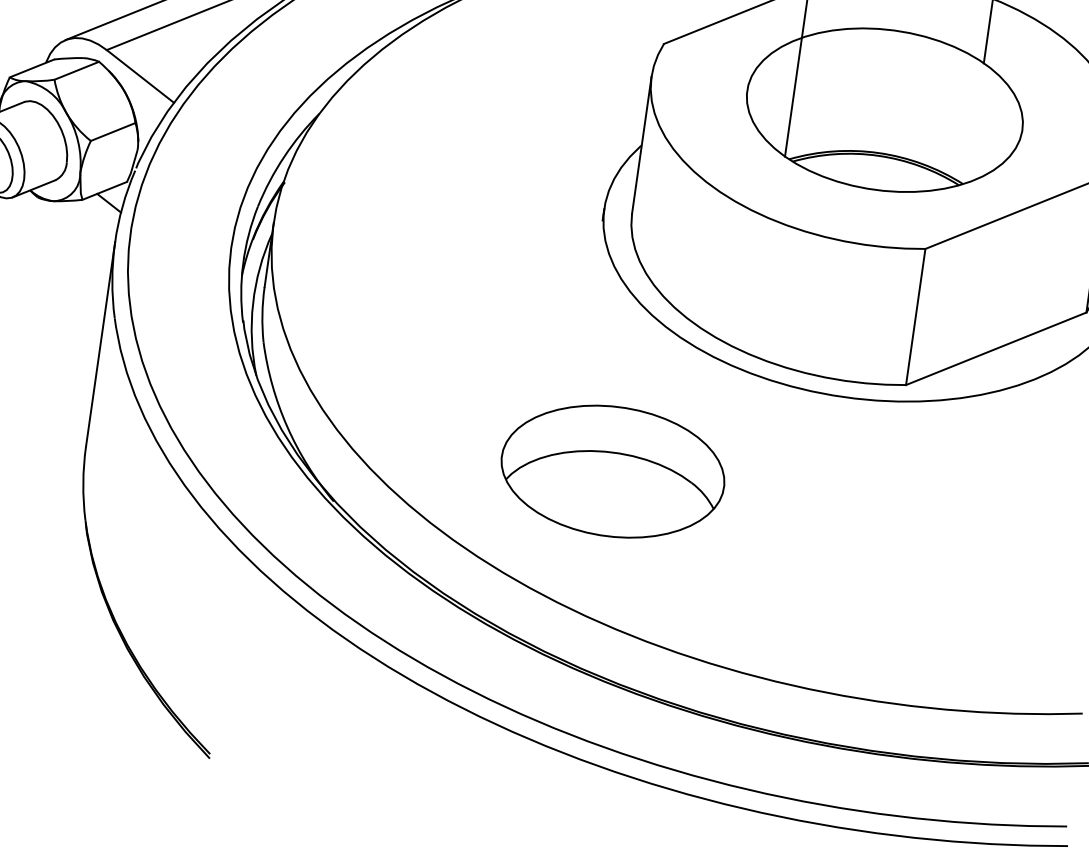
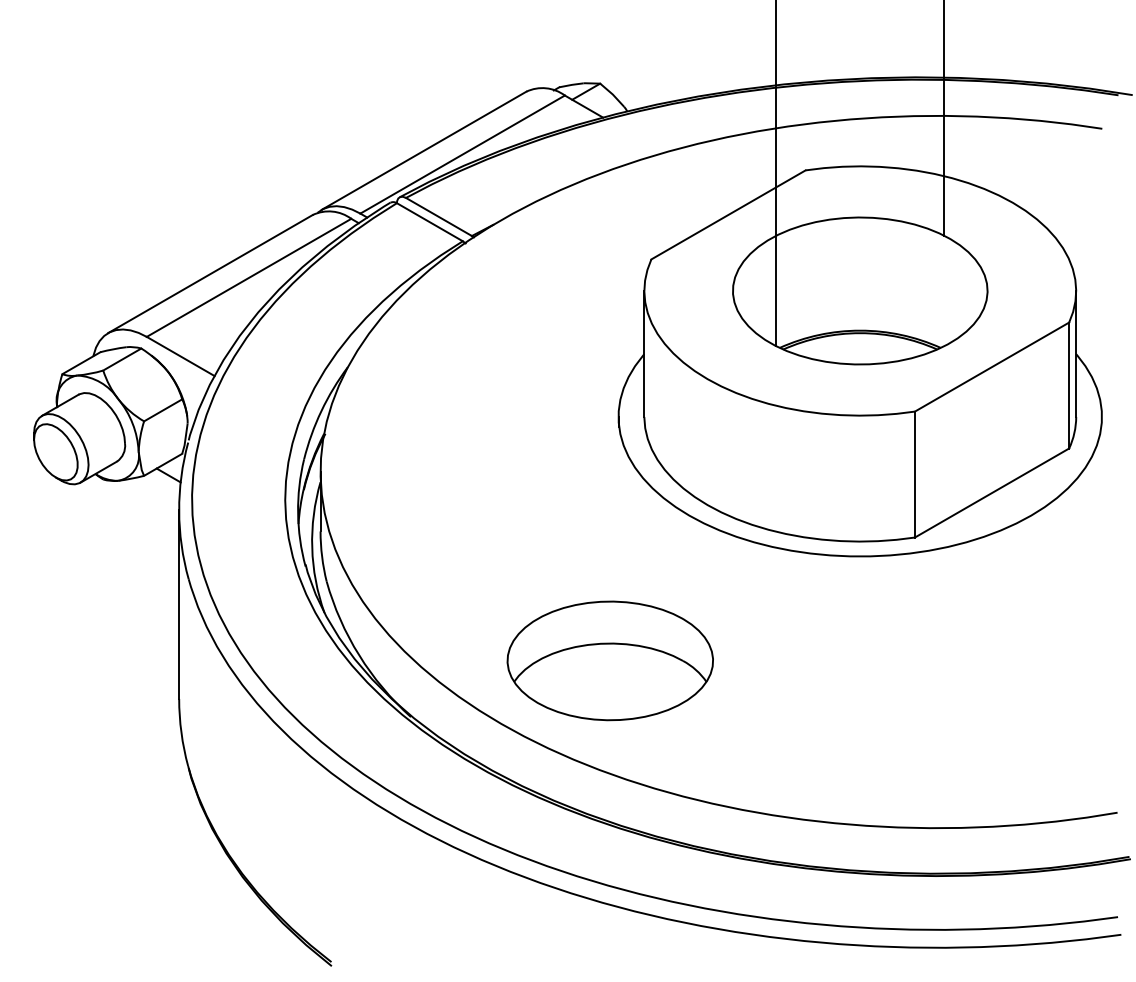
part: (612, 471) -> (609, 660), moved

